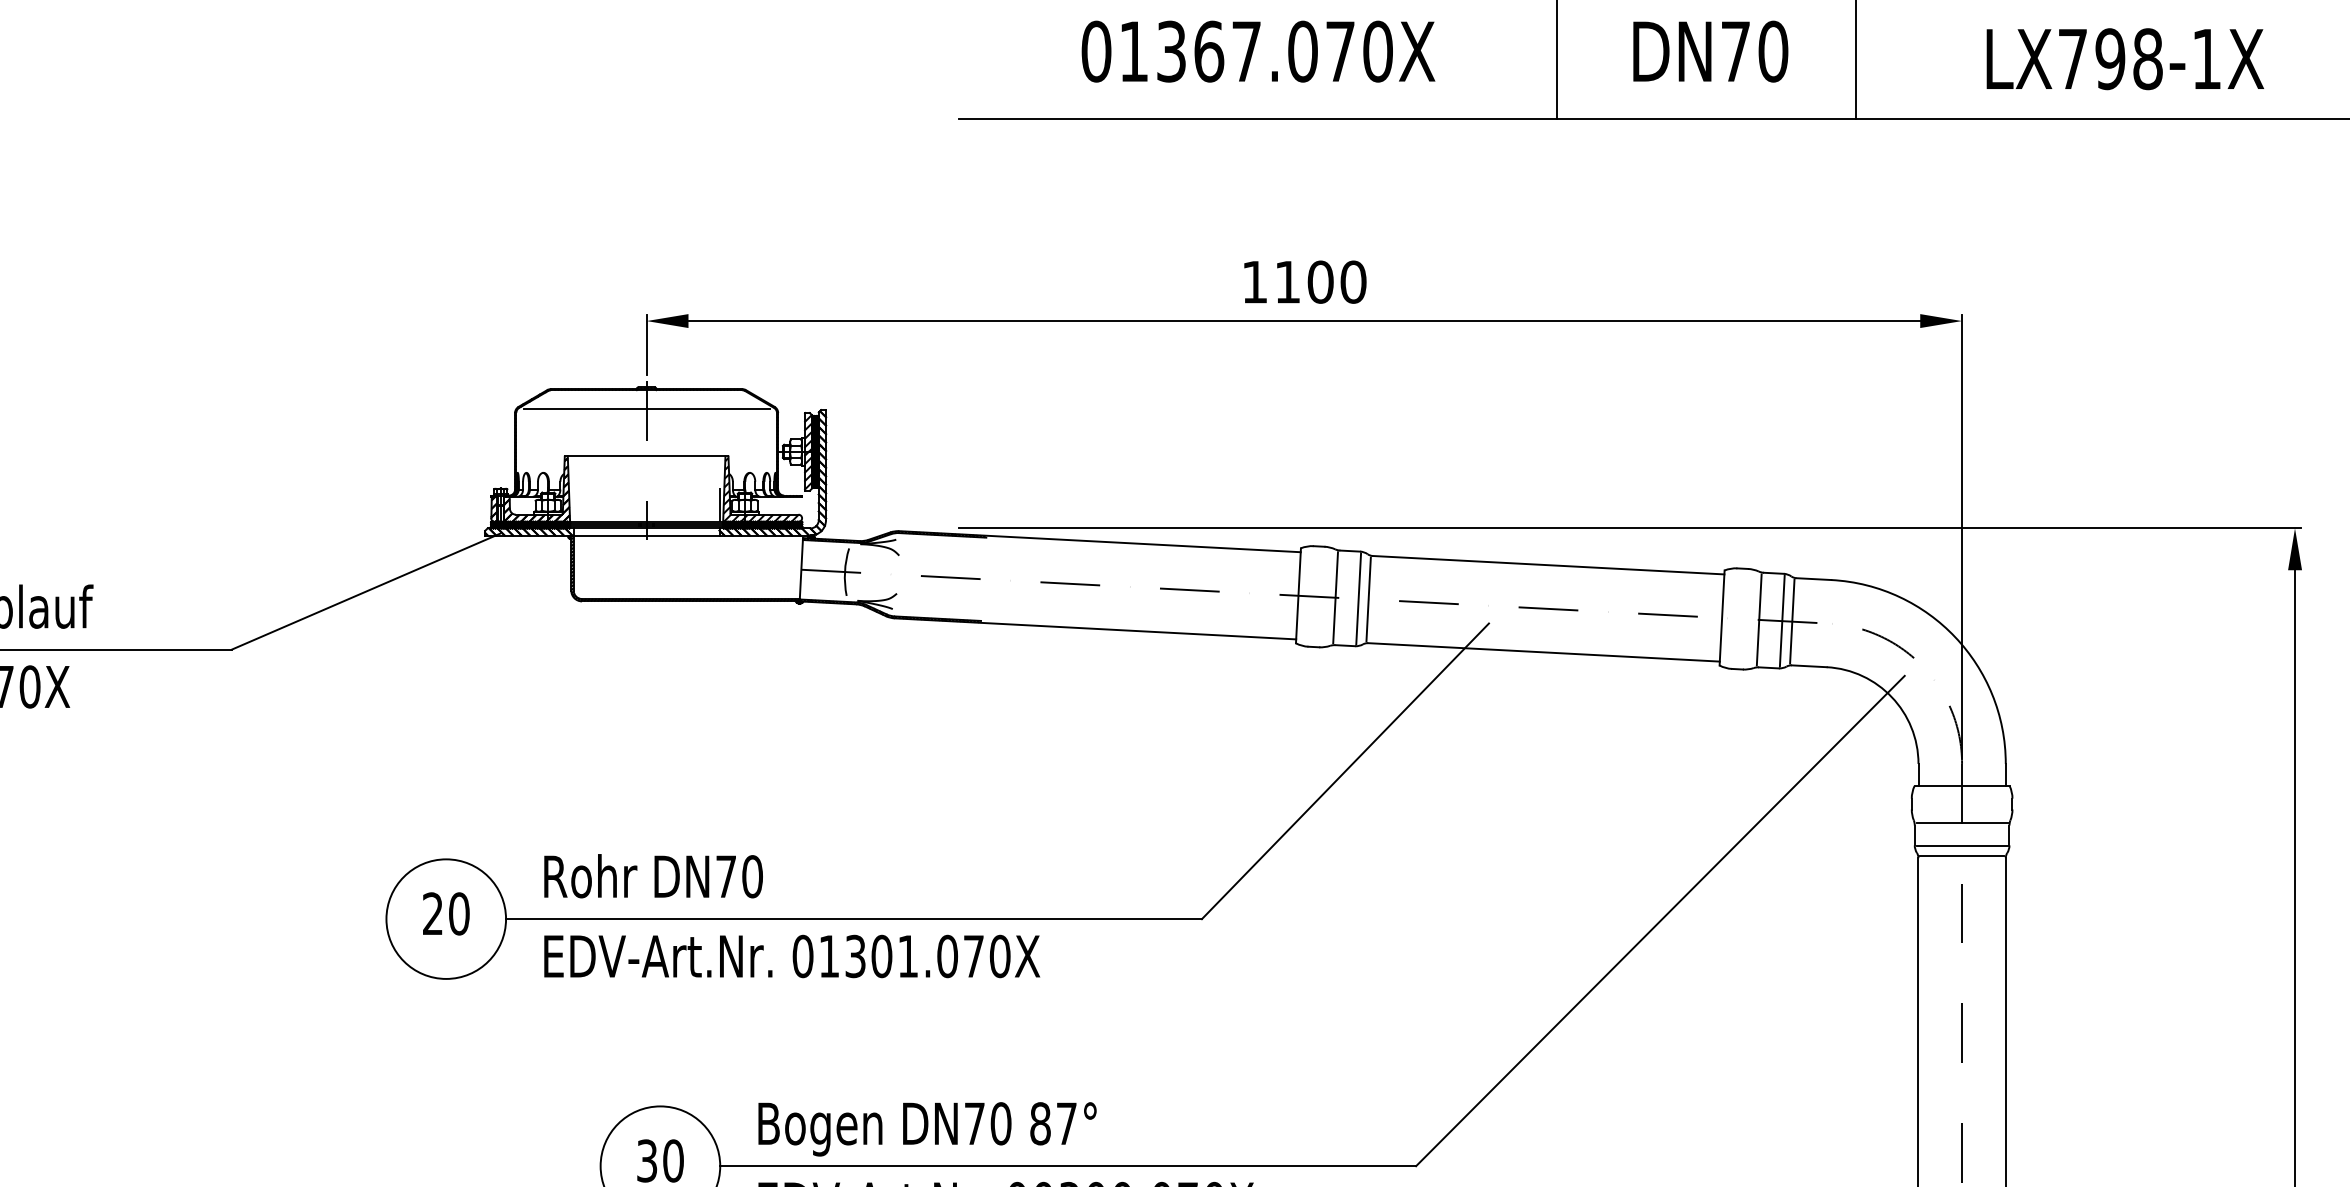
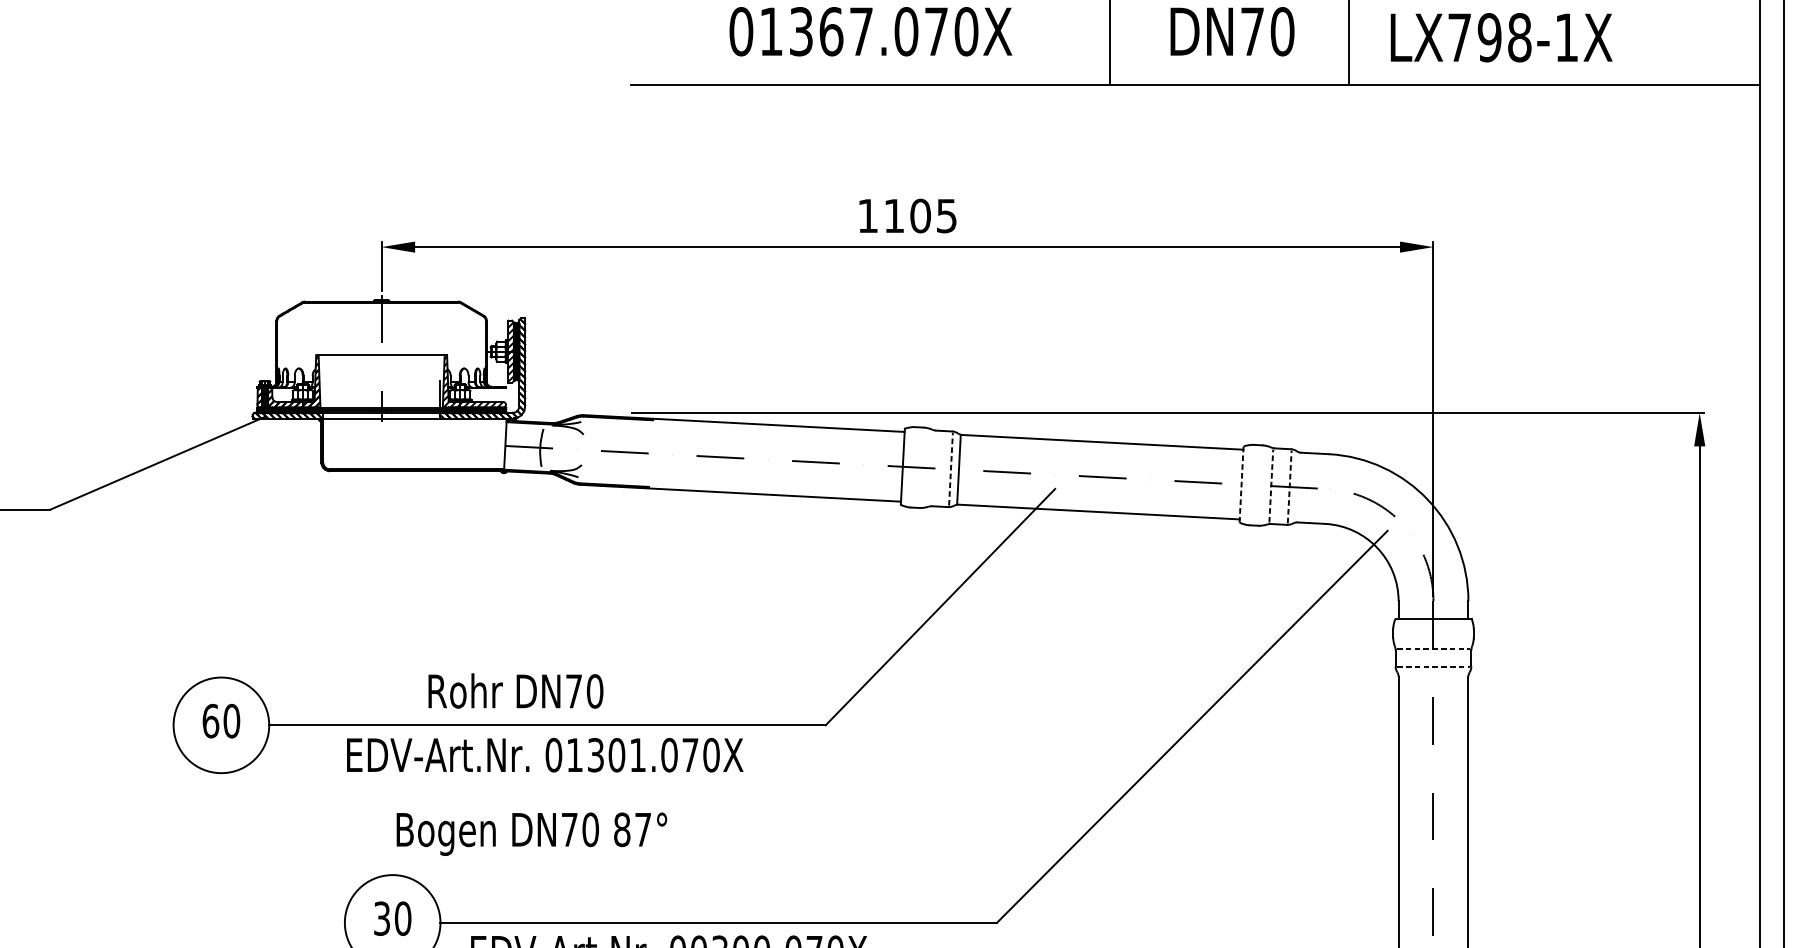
text: (2125, 59) -> (1501, 37), moved
text: (1353, 281) -> (946, 215), 1100 -> 1105
line: (646, 409) -> (381, 317), removed
line: (1335, 597) -> (932, 468), removed
line: (1358, 598) -> (950, 468), solid -> dashed
line: (1722, 618) -> (1241, 484), solid -> dashed
line: (1759, 619) -> (1271, 485), solid -> dashed
line: (1782, 620) -> (1289, 486), solid -> dashed
line: (1792, 621) -> (1297, 487), removed
line: (1962, 823) -> (1433, 648), solid -> dashed
line: (1962, 846) -> (1433, 667), solid -> dashed
line: (1962, 856) -> (1433, 675), removed
text: (653, 876) -> (515, 691), moved
text: (432, 913) -> (210, 720), 20 -> 60
text: (792, 956) -> (545, 755), moved
text: (927, 1129) -> (531, 834), moved

